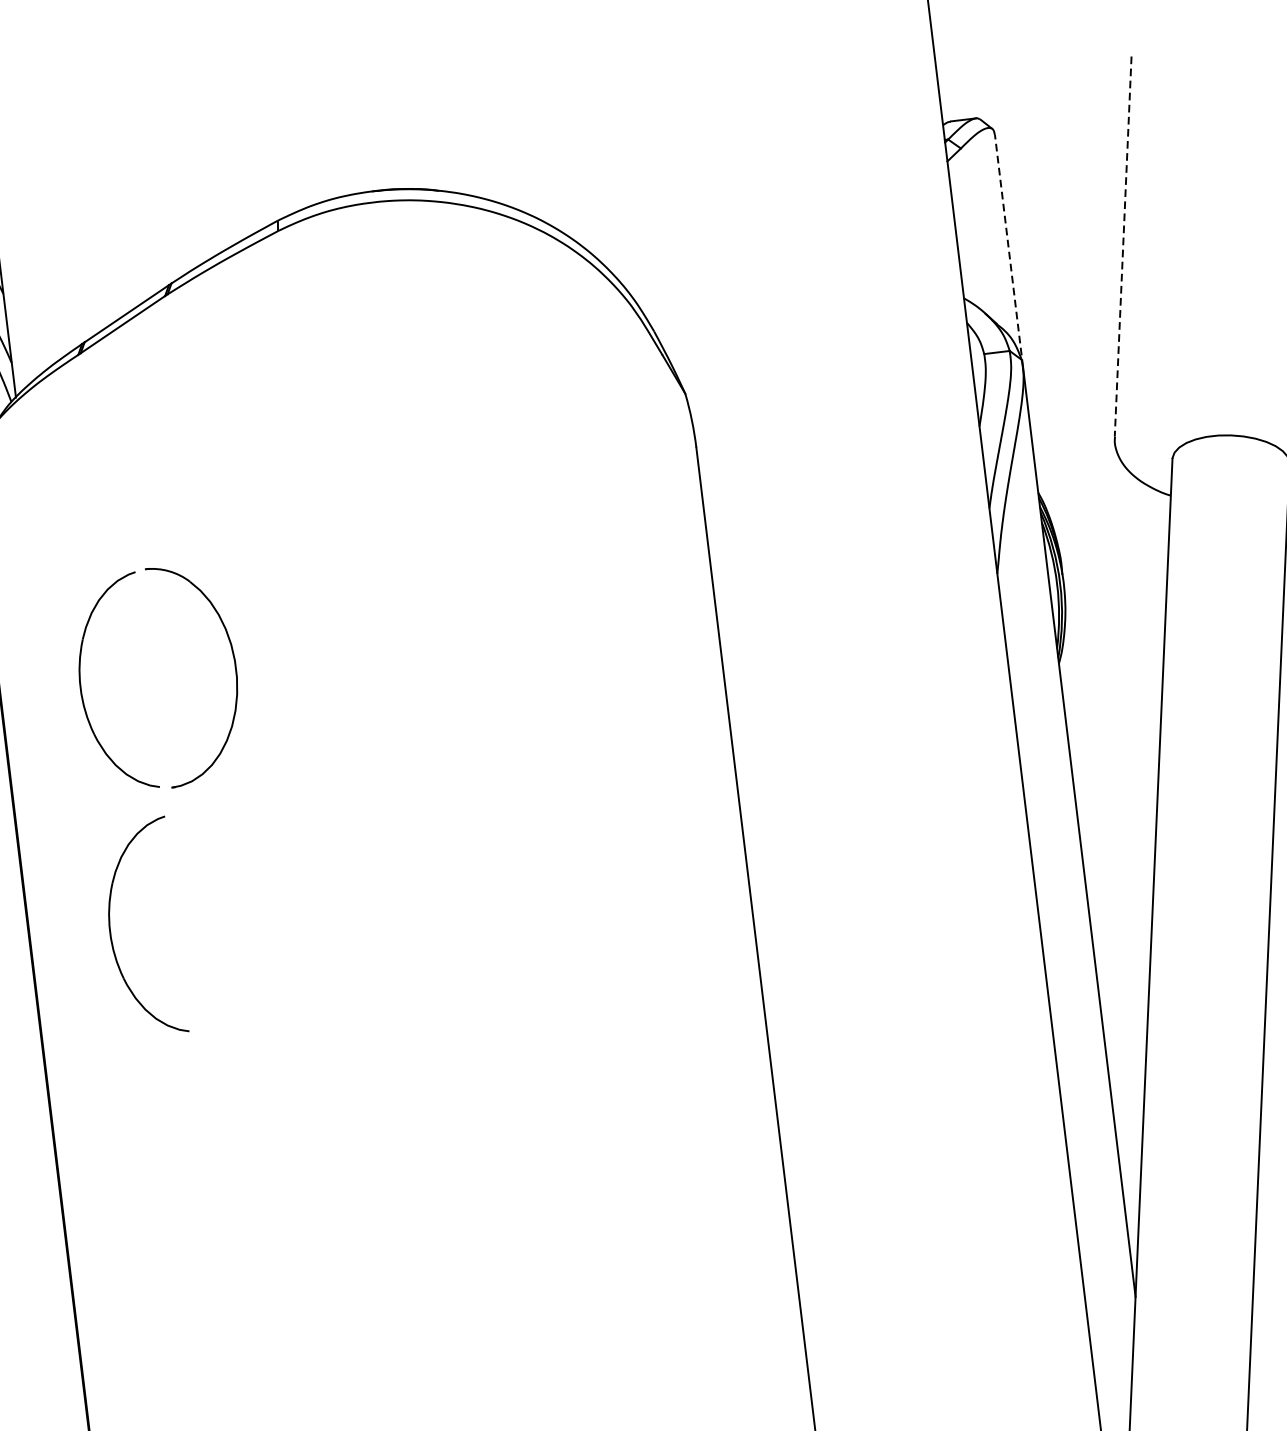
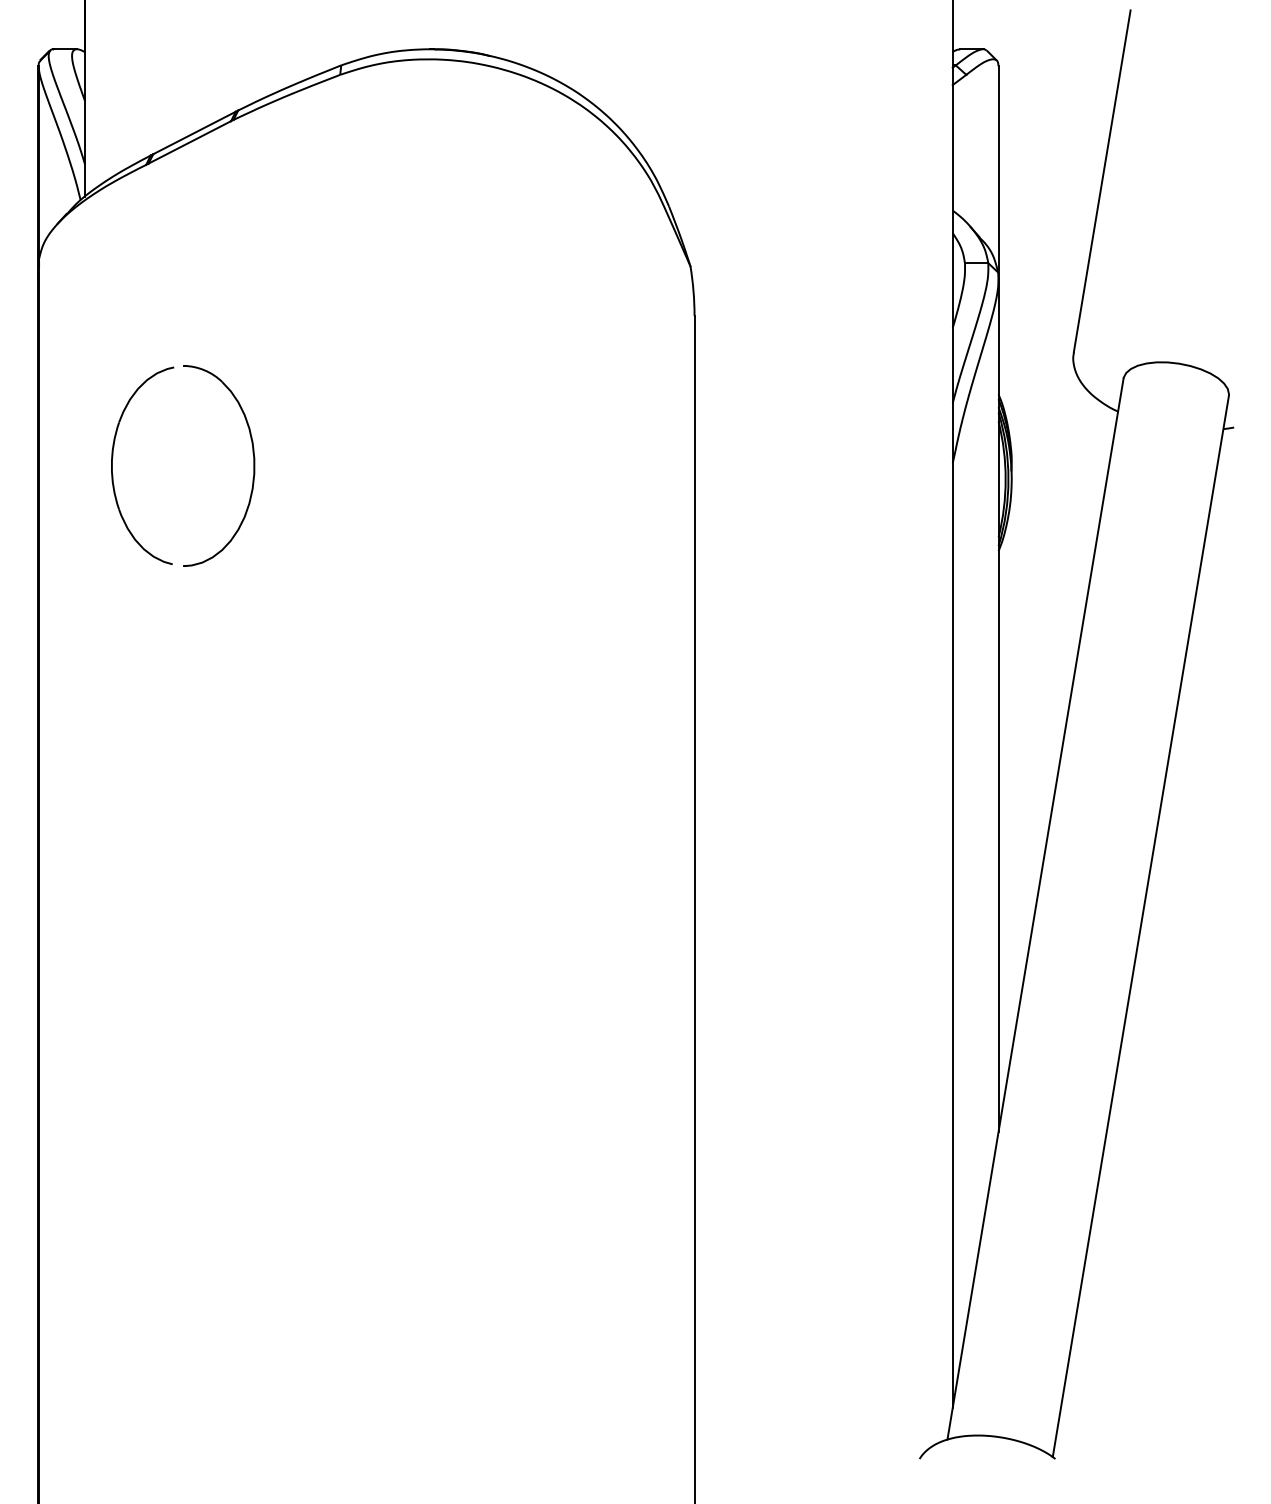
line: (1123, 246) -> (1102, 181), dashed -> solid
line: (1008, 250) -> (998, 172), dashed -> solid
part: (110, 931) -> (112, 689), removed

